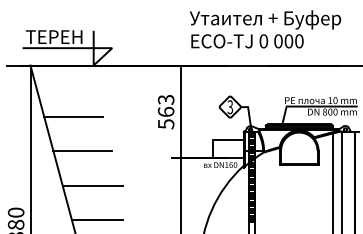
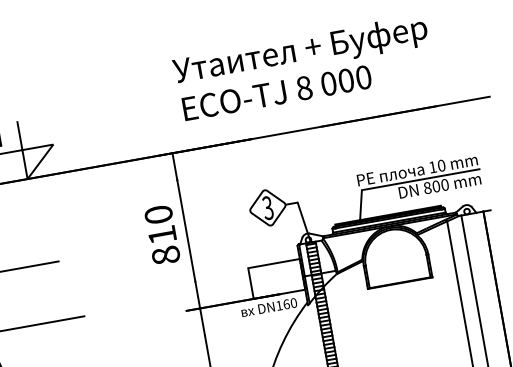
text: (263, 41) -> (303, 88), 0 -> 8
text: (165, 111) -> (161, 234), 563 -> 810

